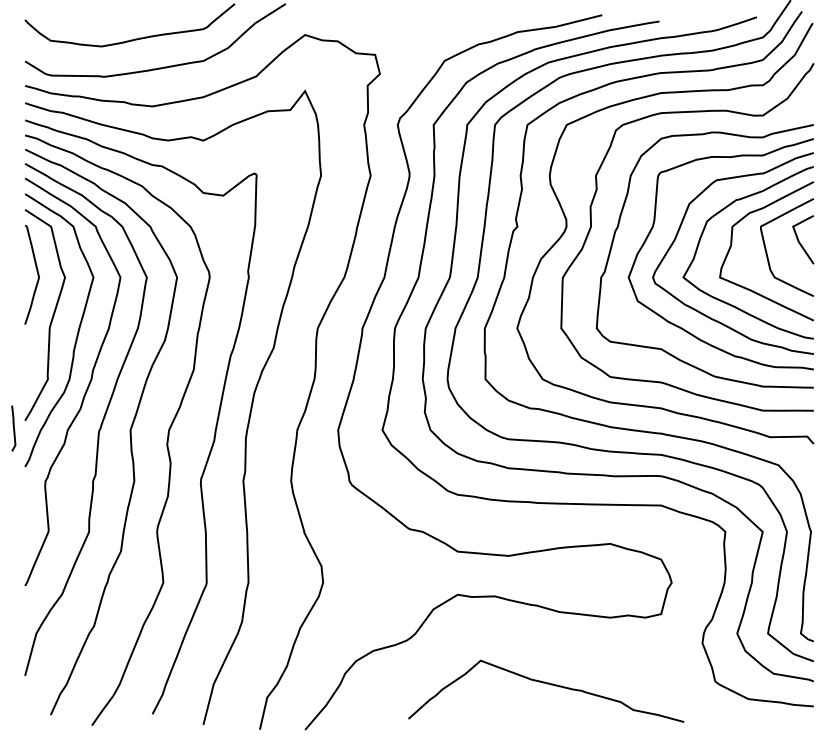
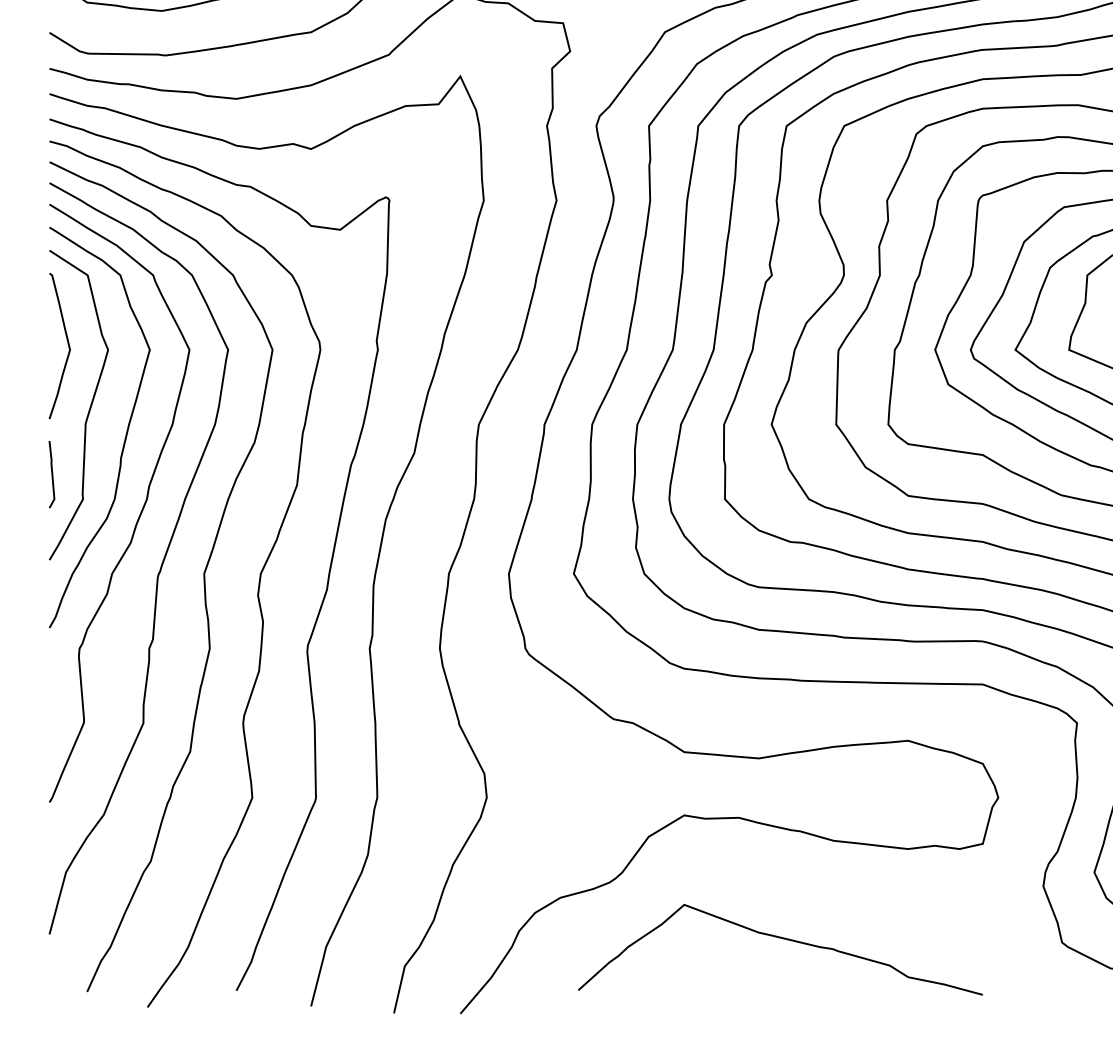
line: (13, 428) -> (51, 474), moved
curve: (547, 684) -> (782, 939), moved

